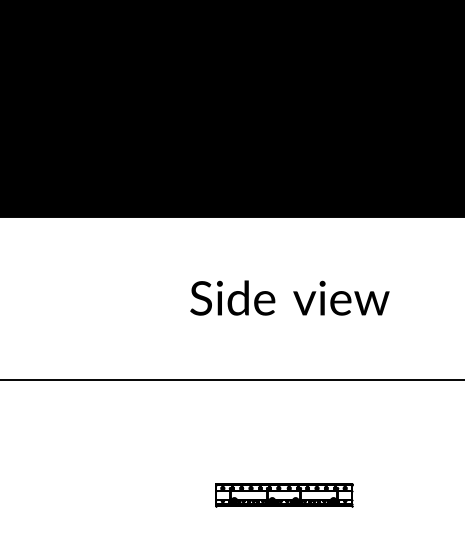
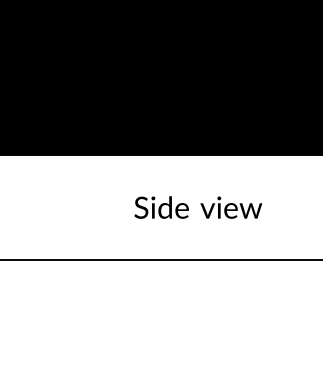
part: (283, 495) -> (194, 334), removed

